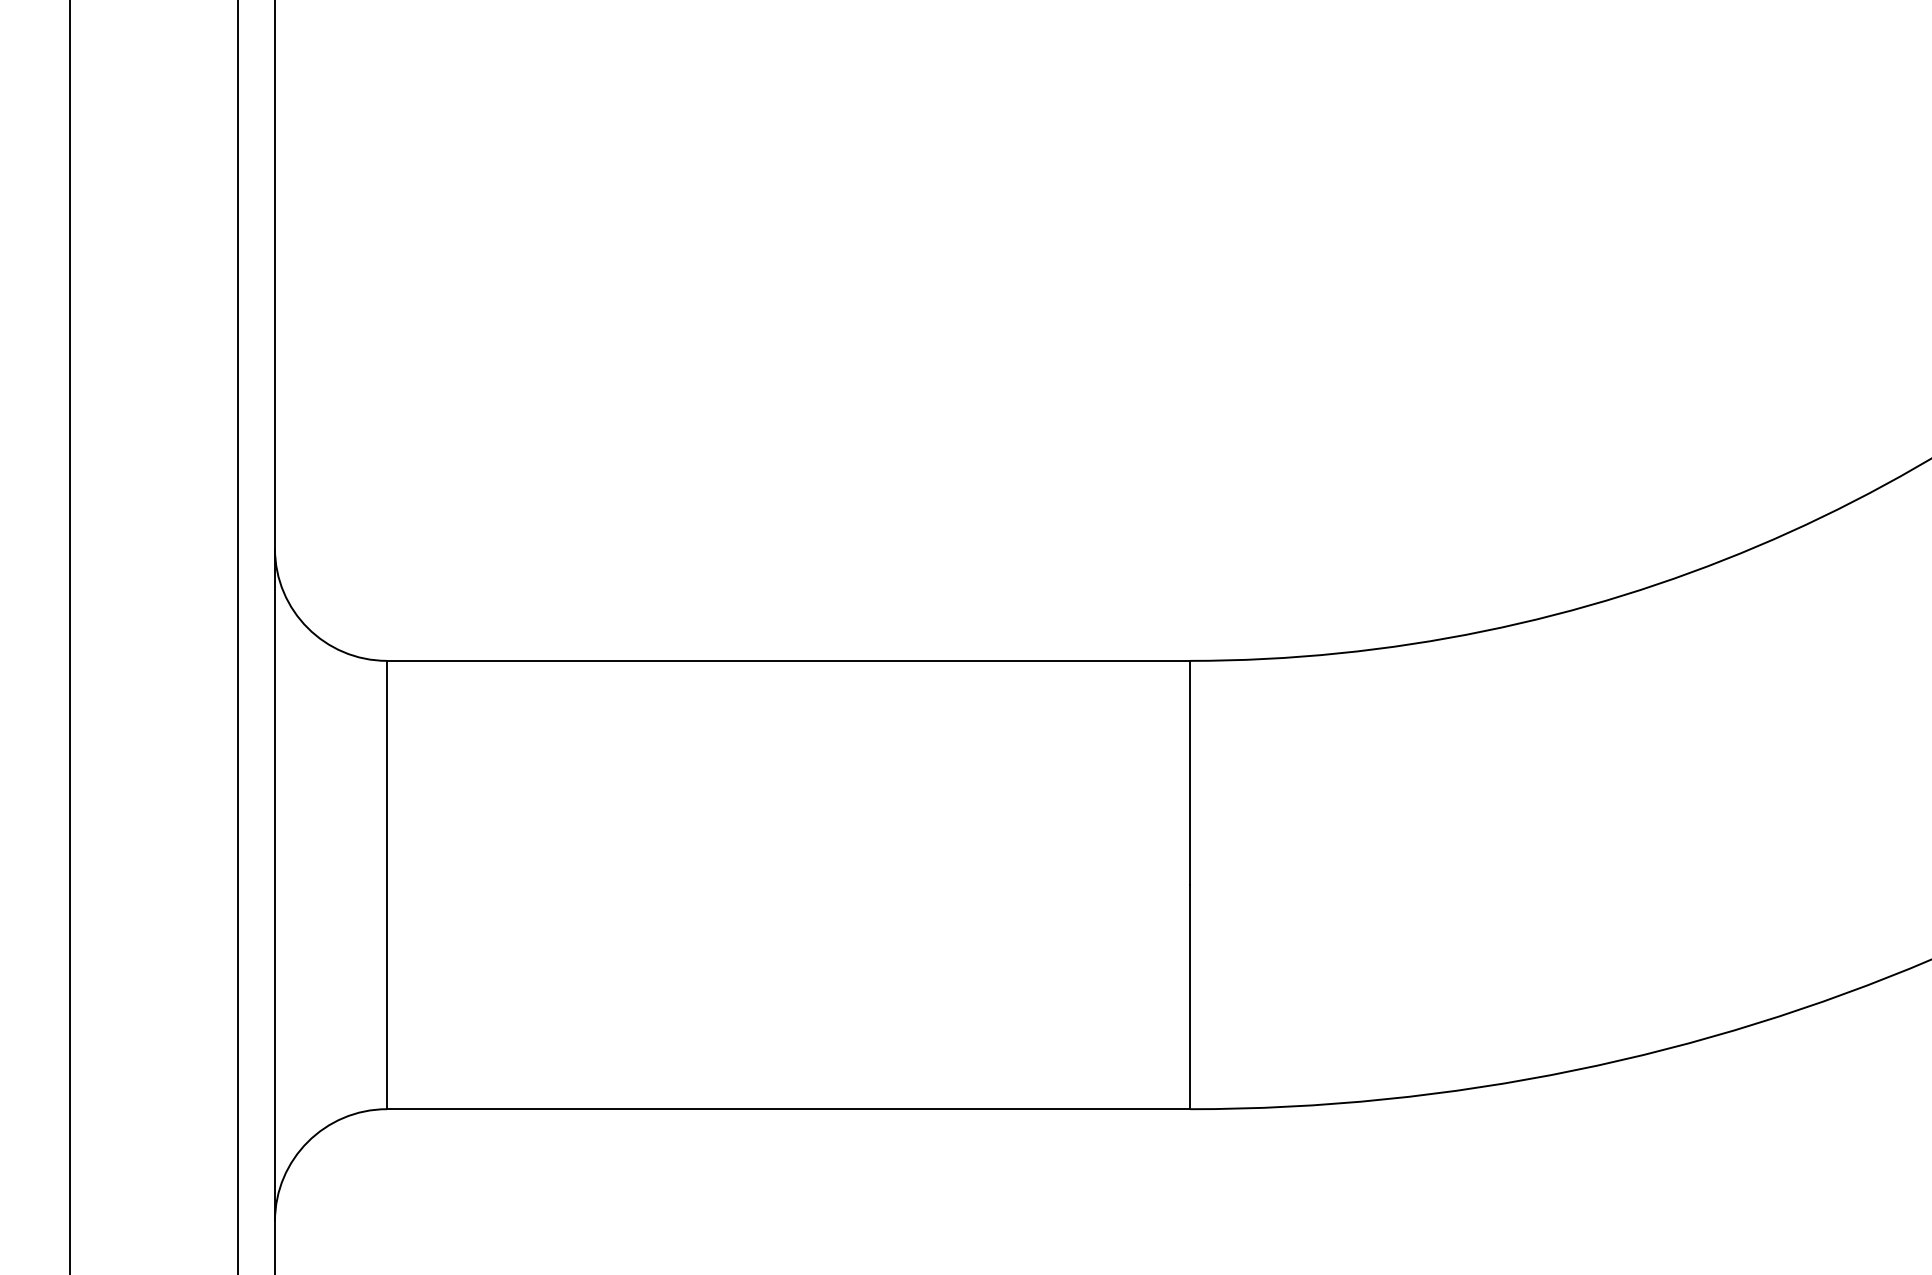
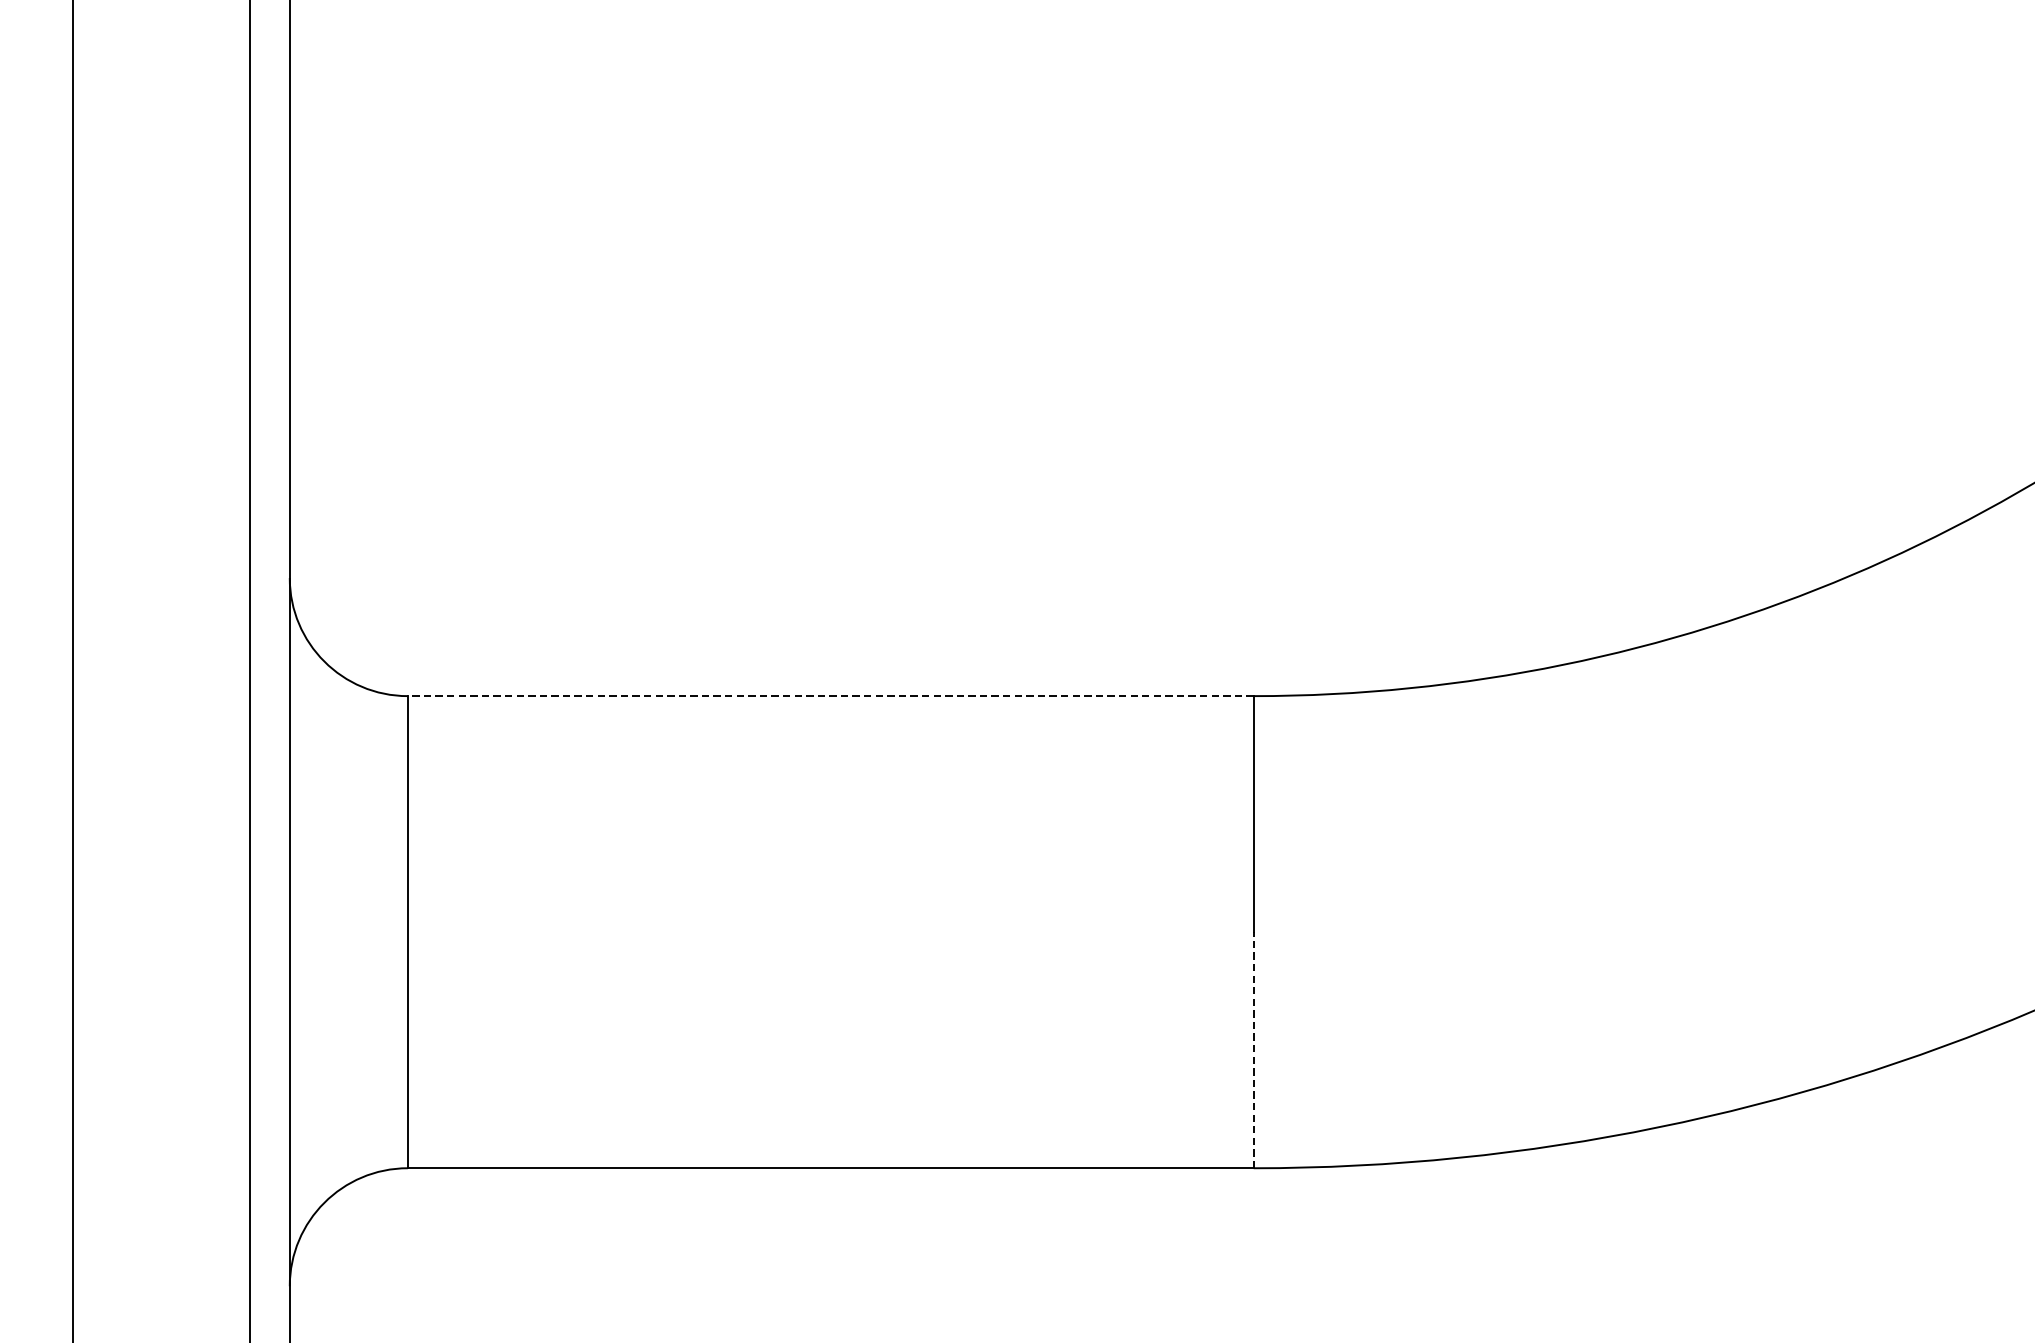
line: (788, 660) -> (830, 695), solid -> dashed
line: (1190, 996) -> (1253, 1049), solid -> dashed

